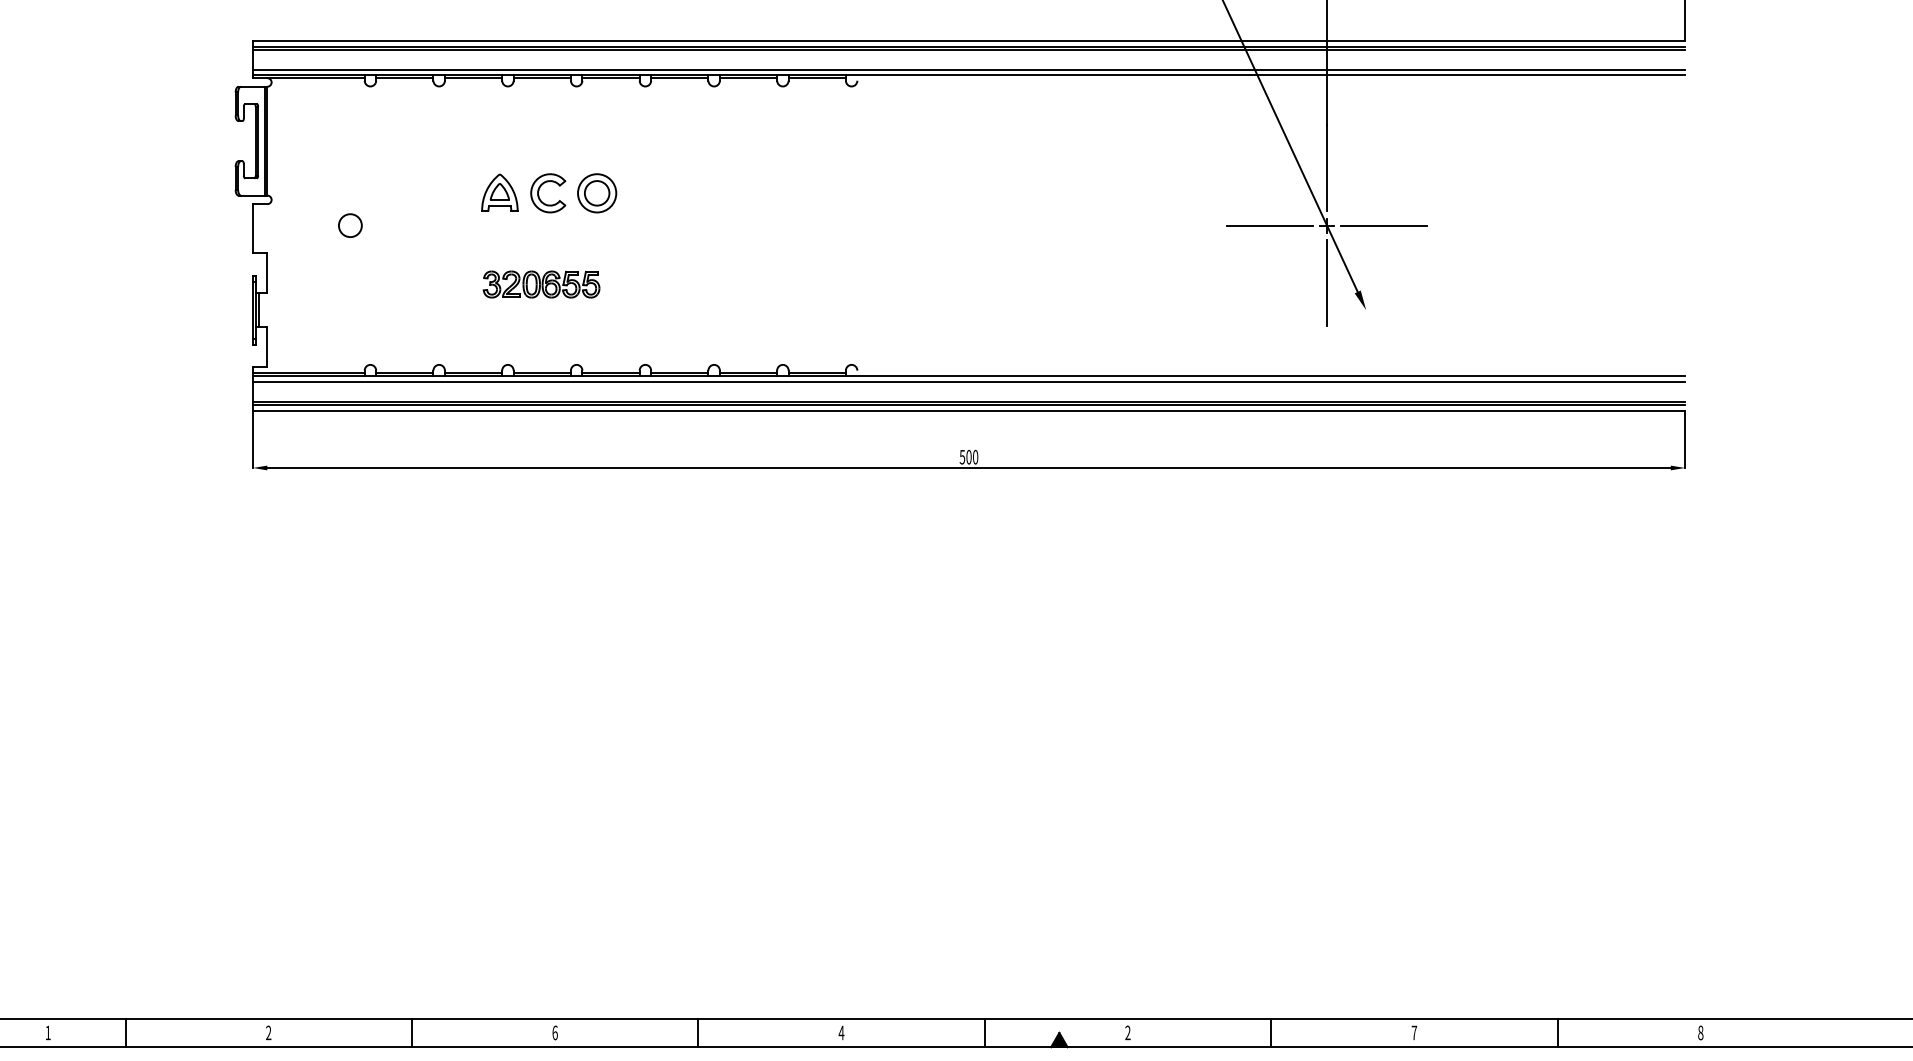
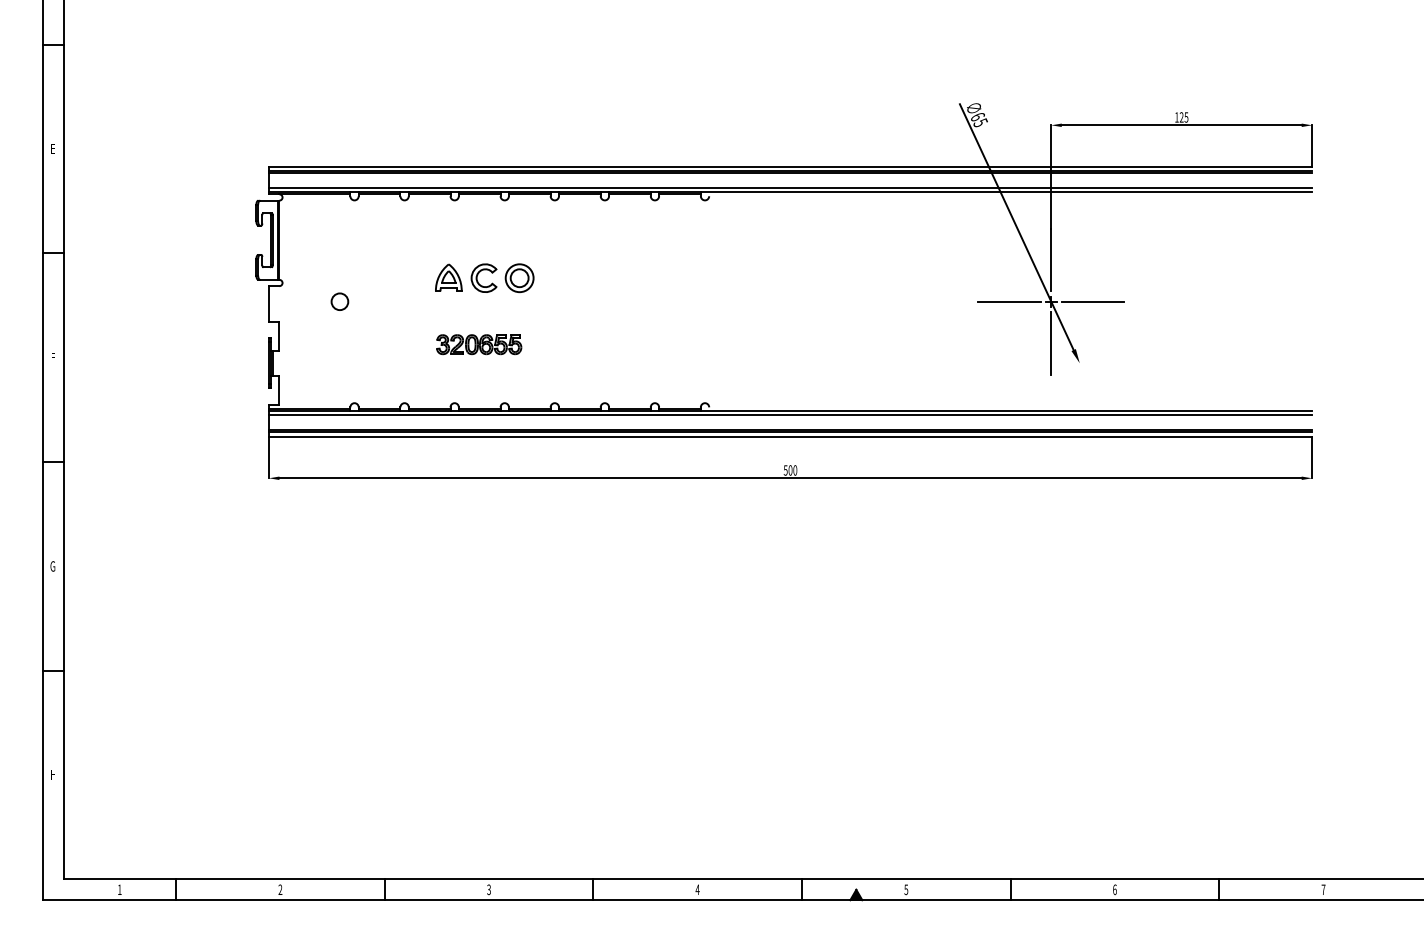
text: (555, 1032) -> (489, 889), 6 -> 3
text: (1128, 1032) -> (906, 889), 2 -> 5
text: (1413, 1032) -> (1114, 889), 7 -> 6
text: (1700, 1032) -> (1323, 889), 8 -> 7

